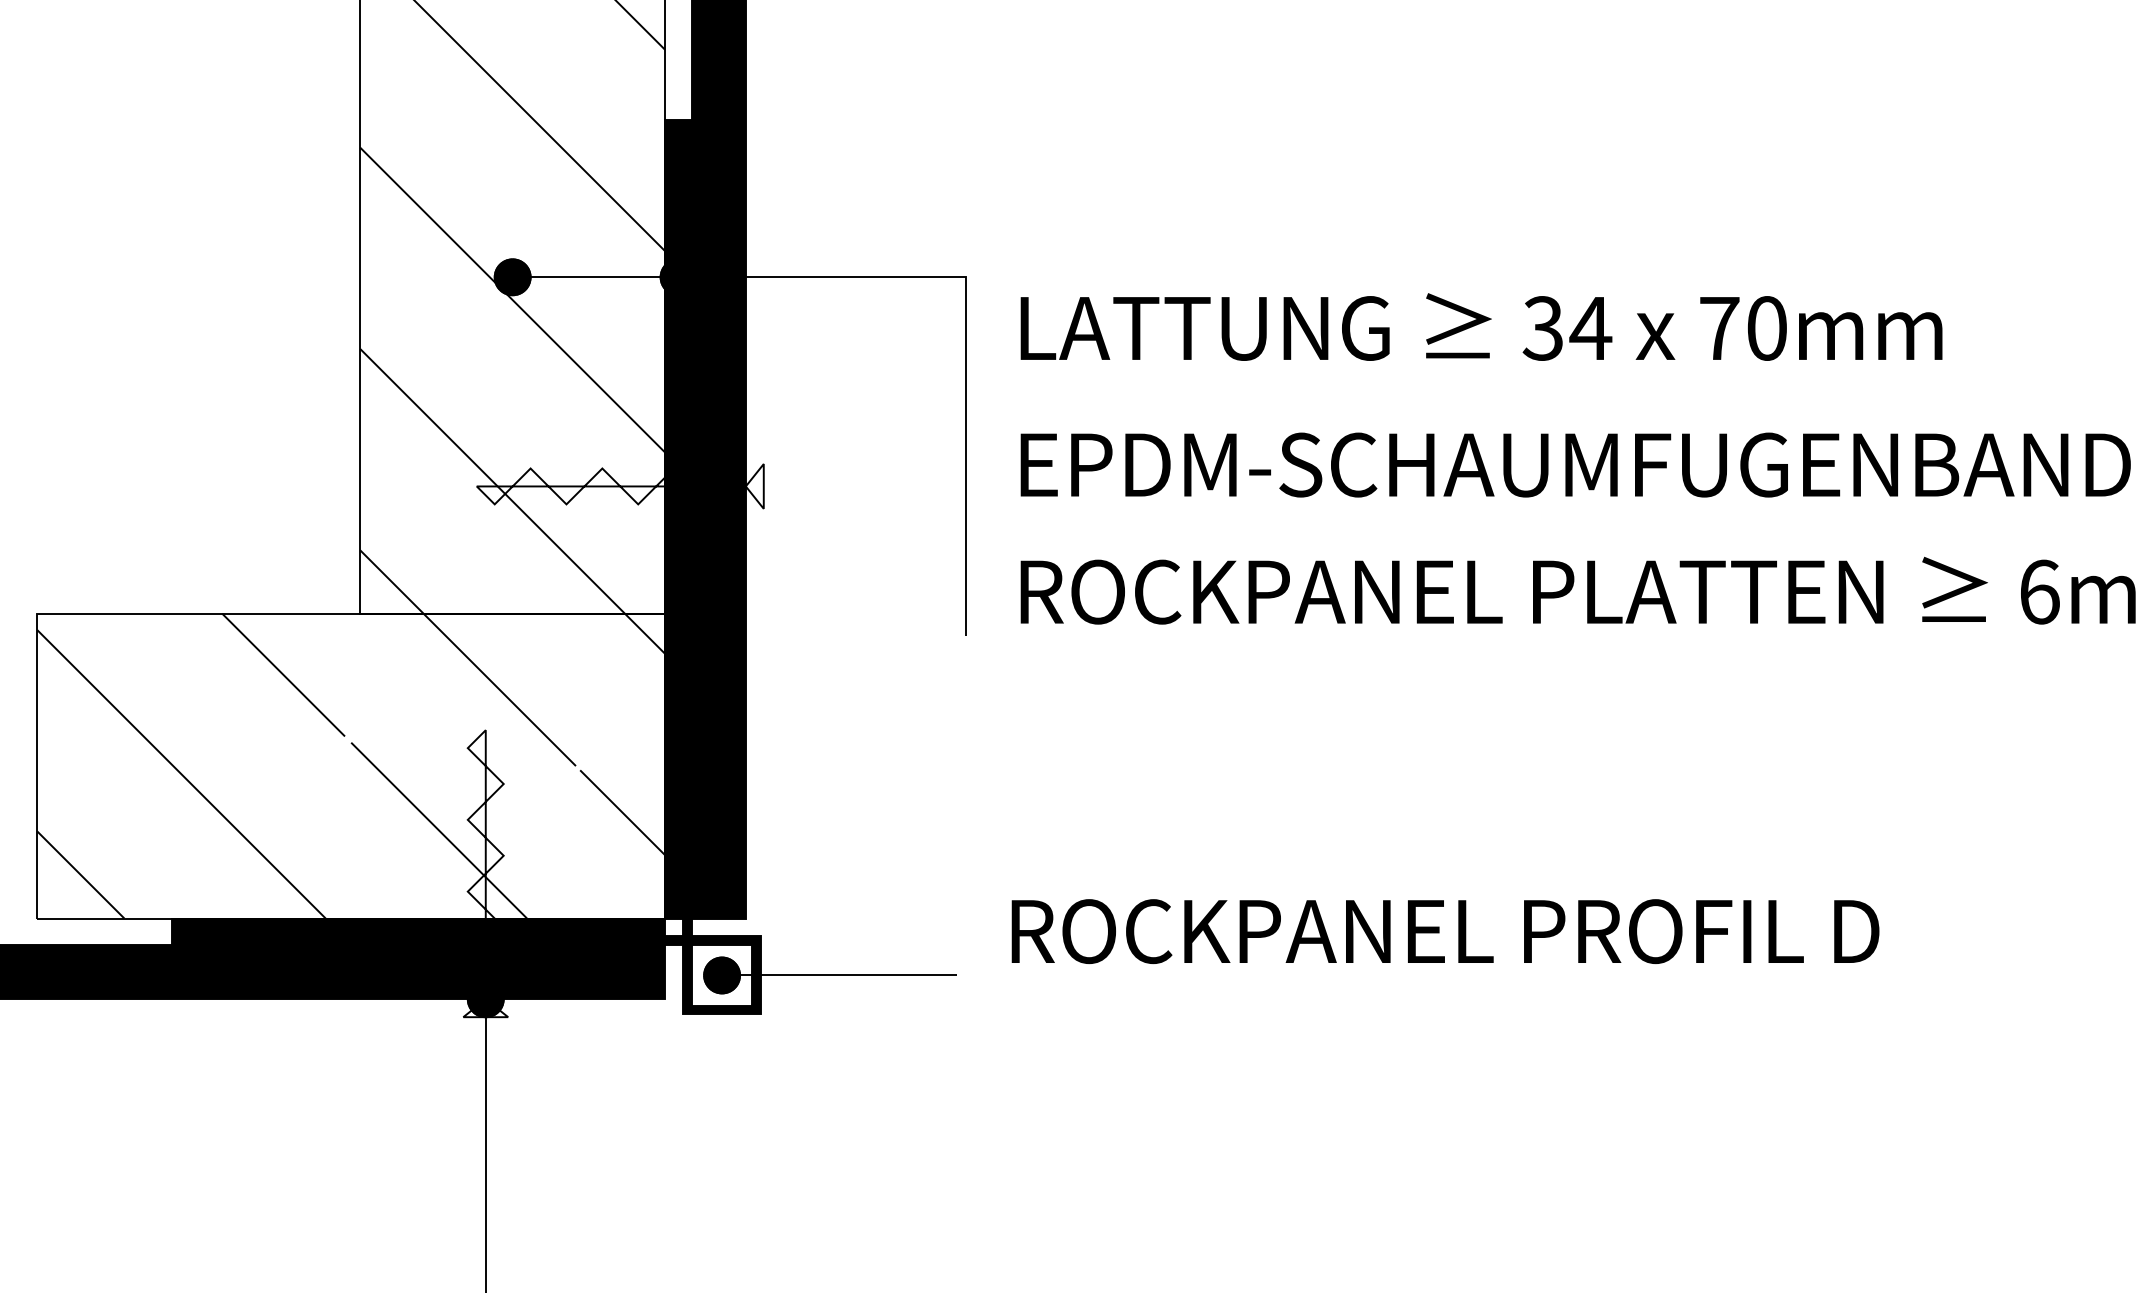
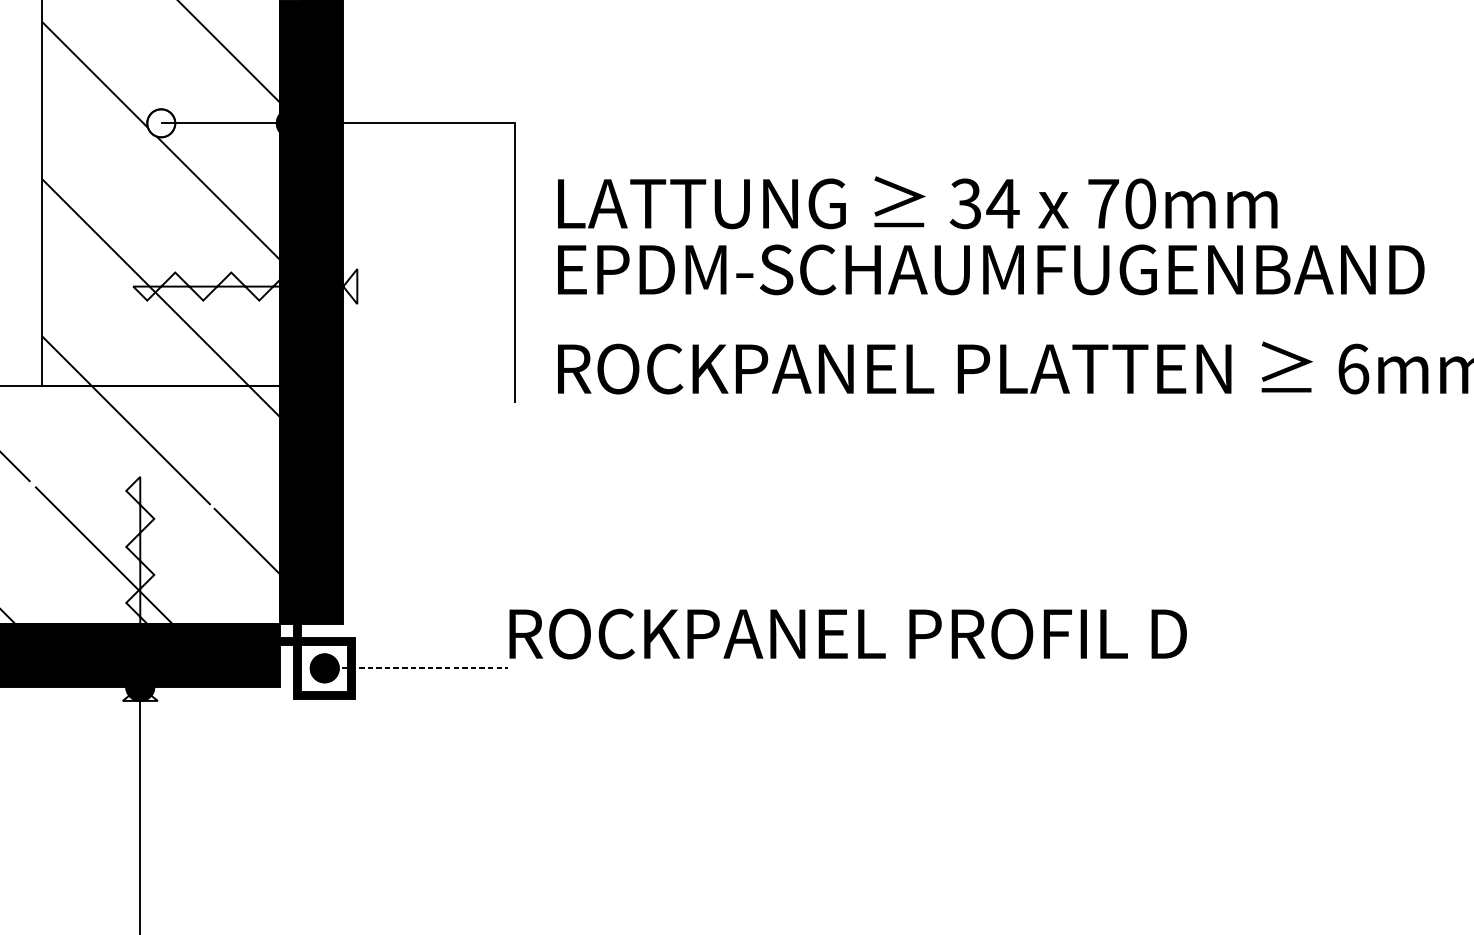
fill: (512, 277) -> (161, 123), removed
text: (1481, 326) -> (917, 202), moved
text: (1445, 931) -> (848, 634), moved
line: (839, 975) -> (416, 668), solid -> dashed

